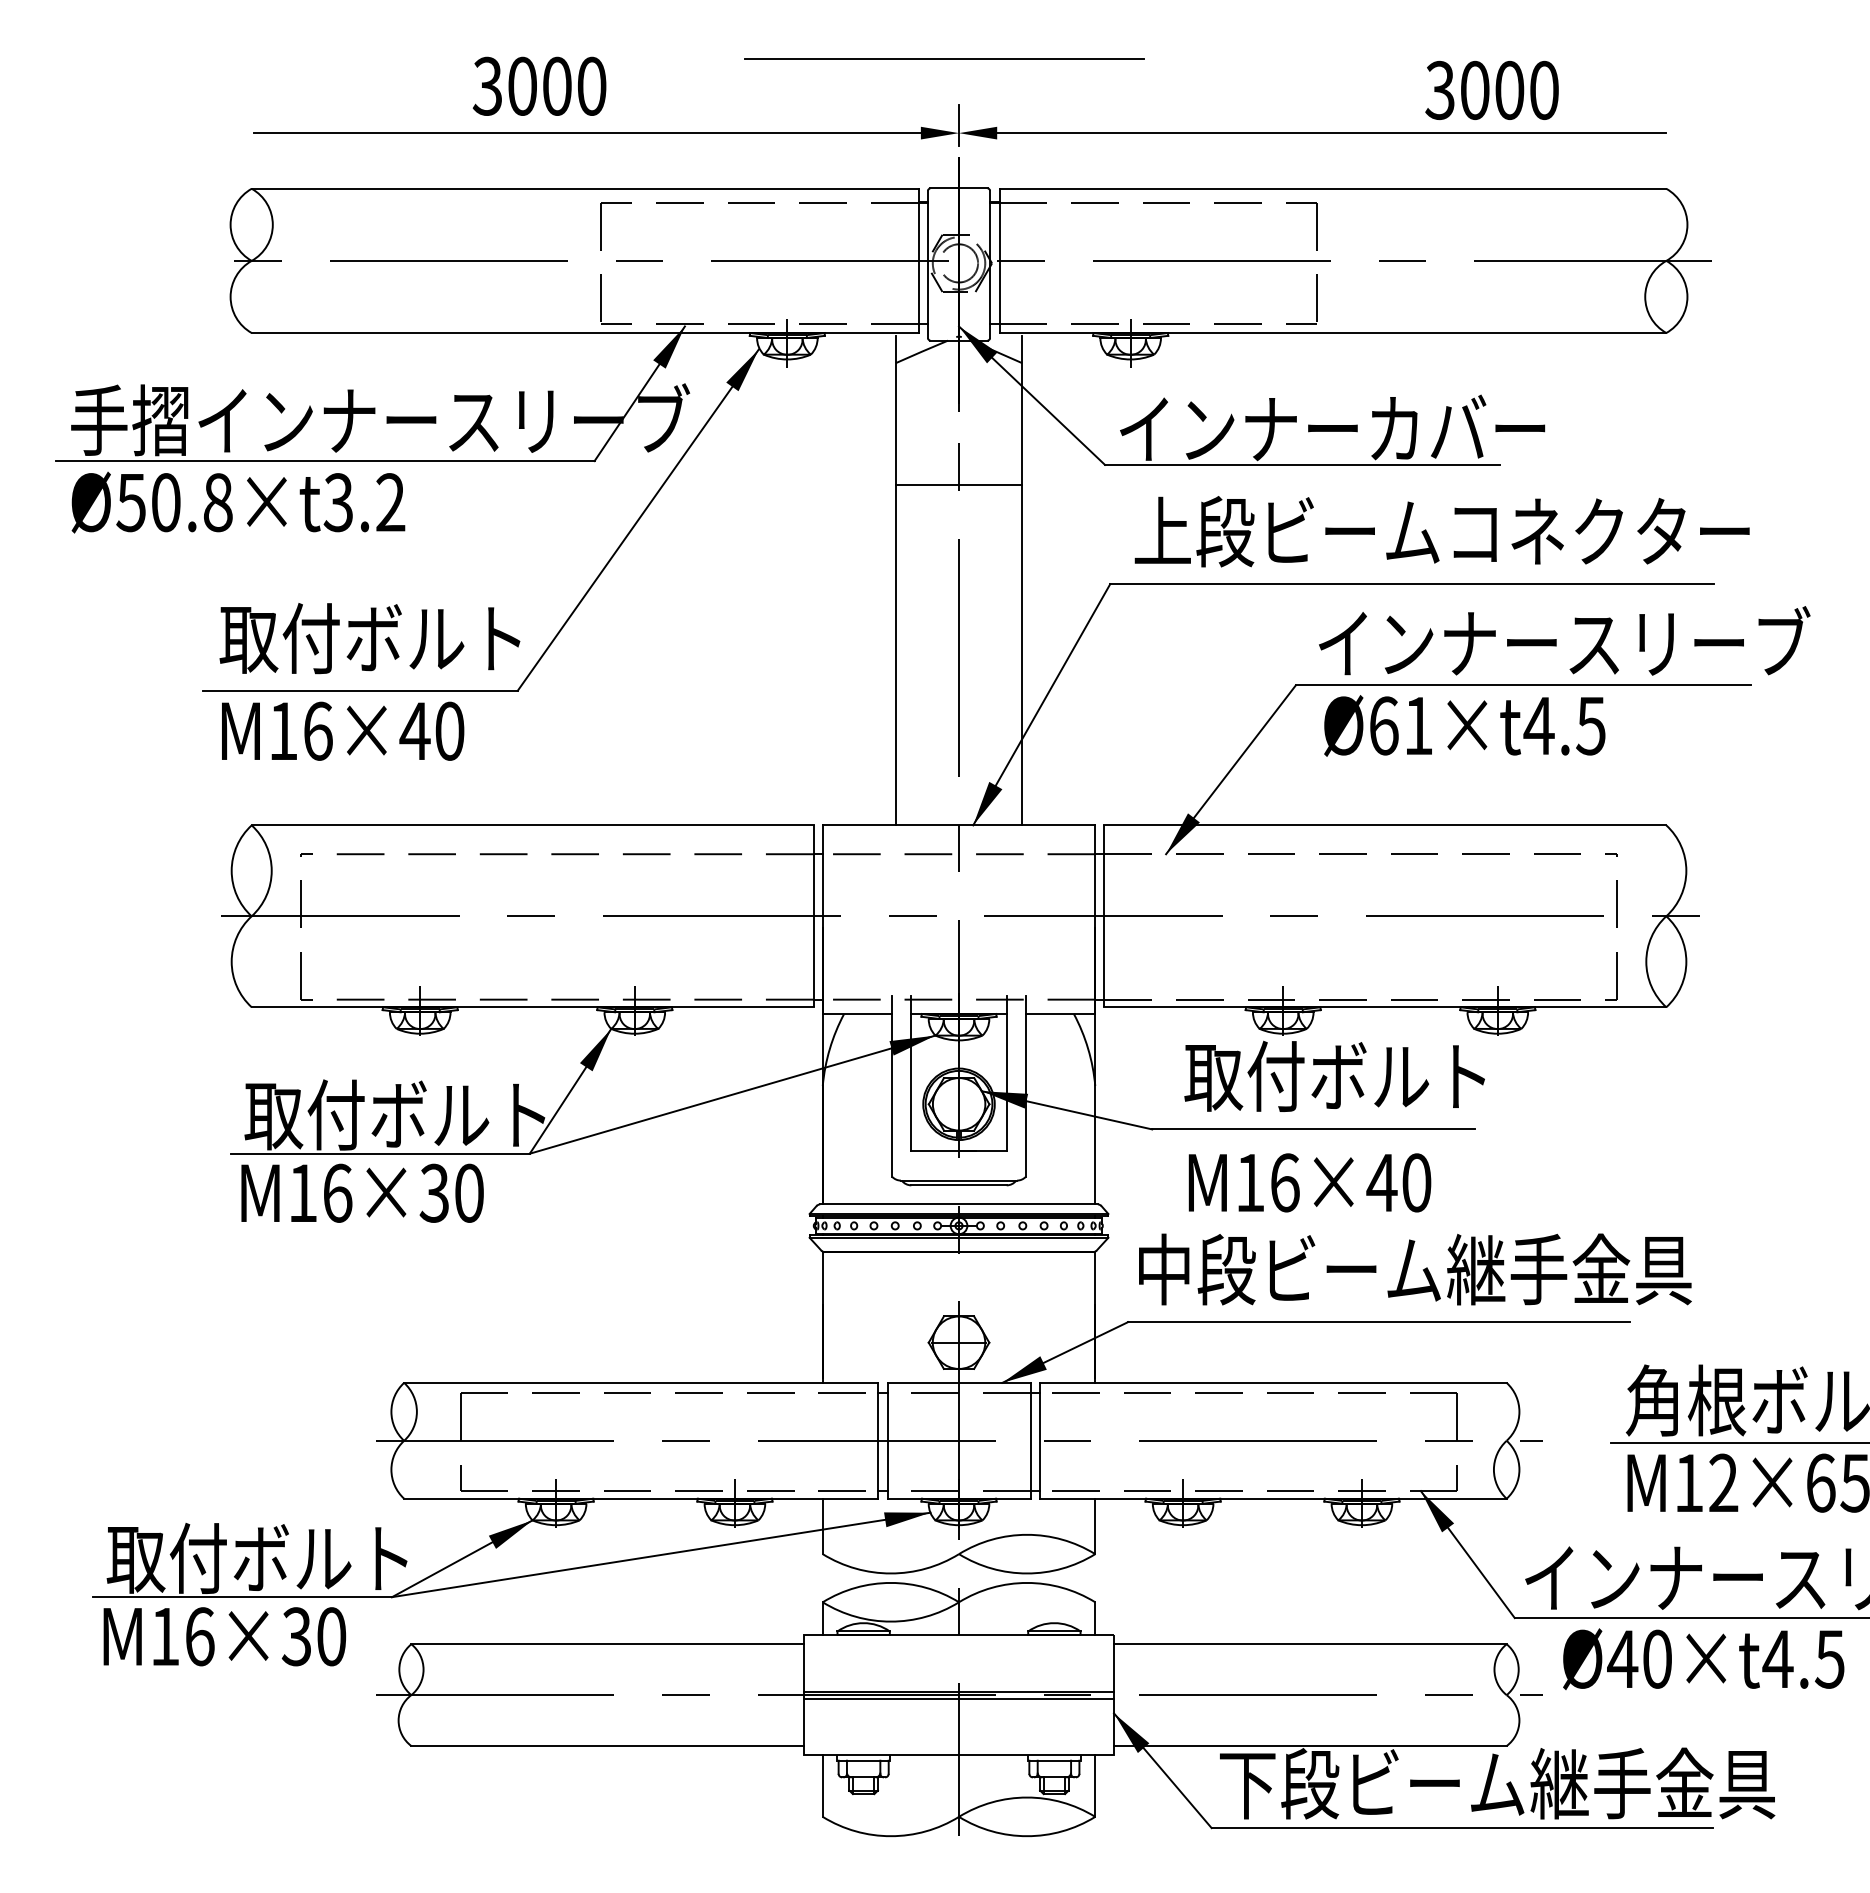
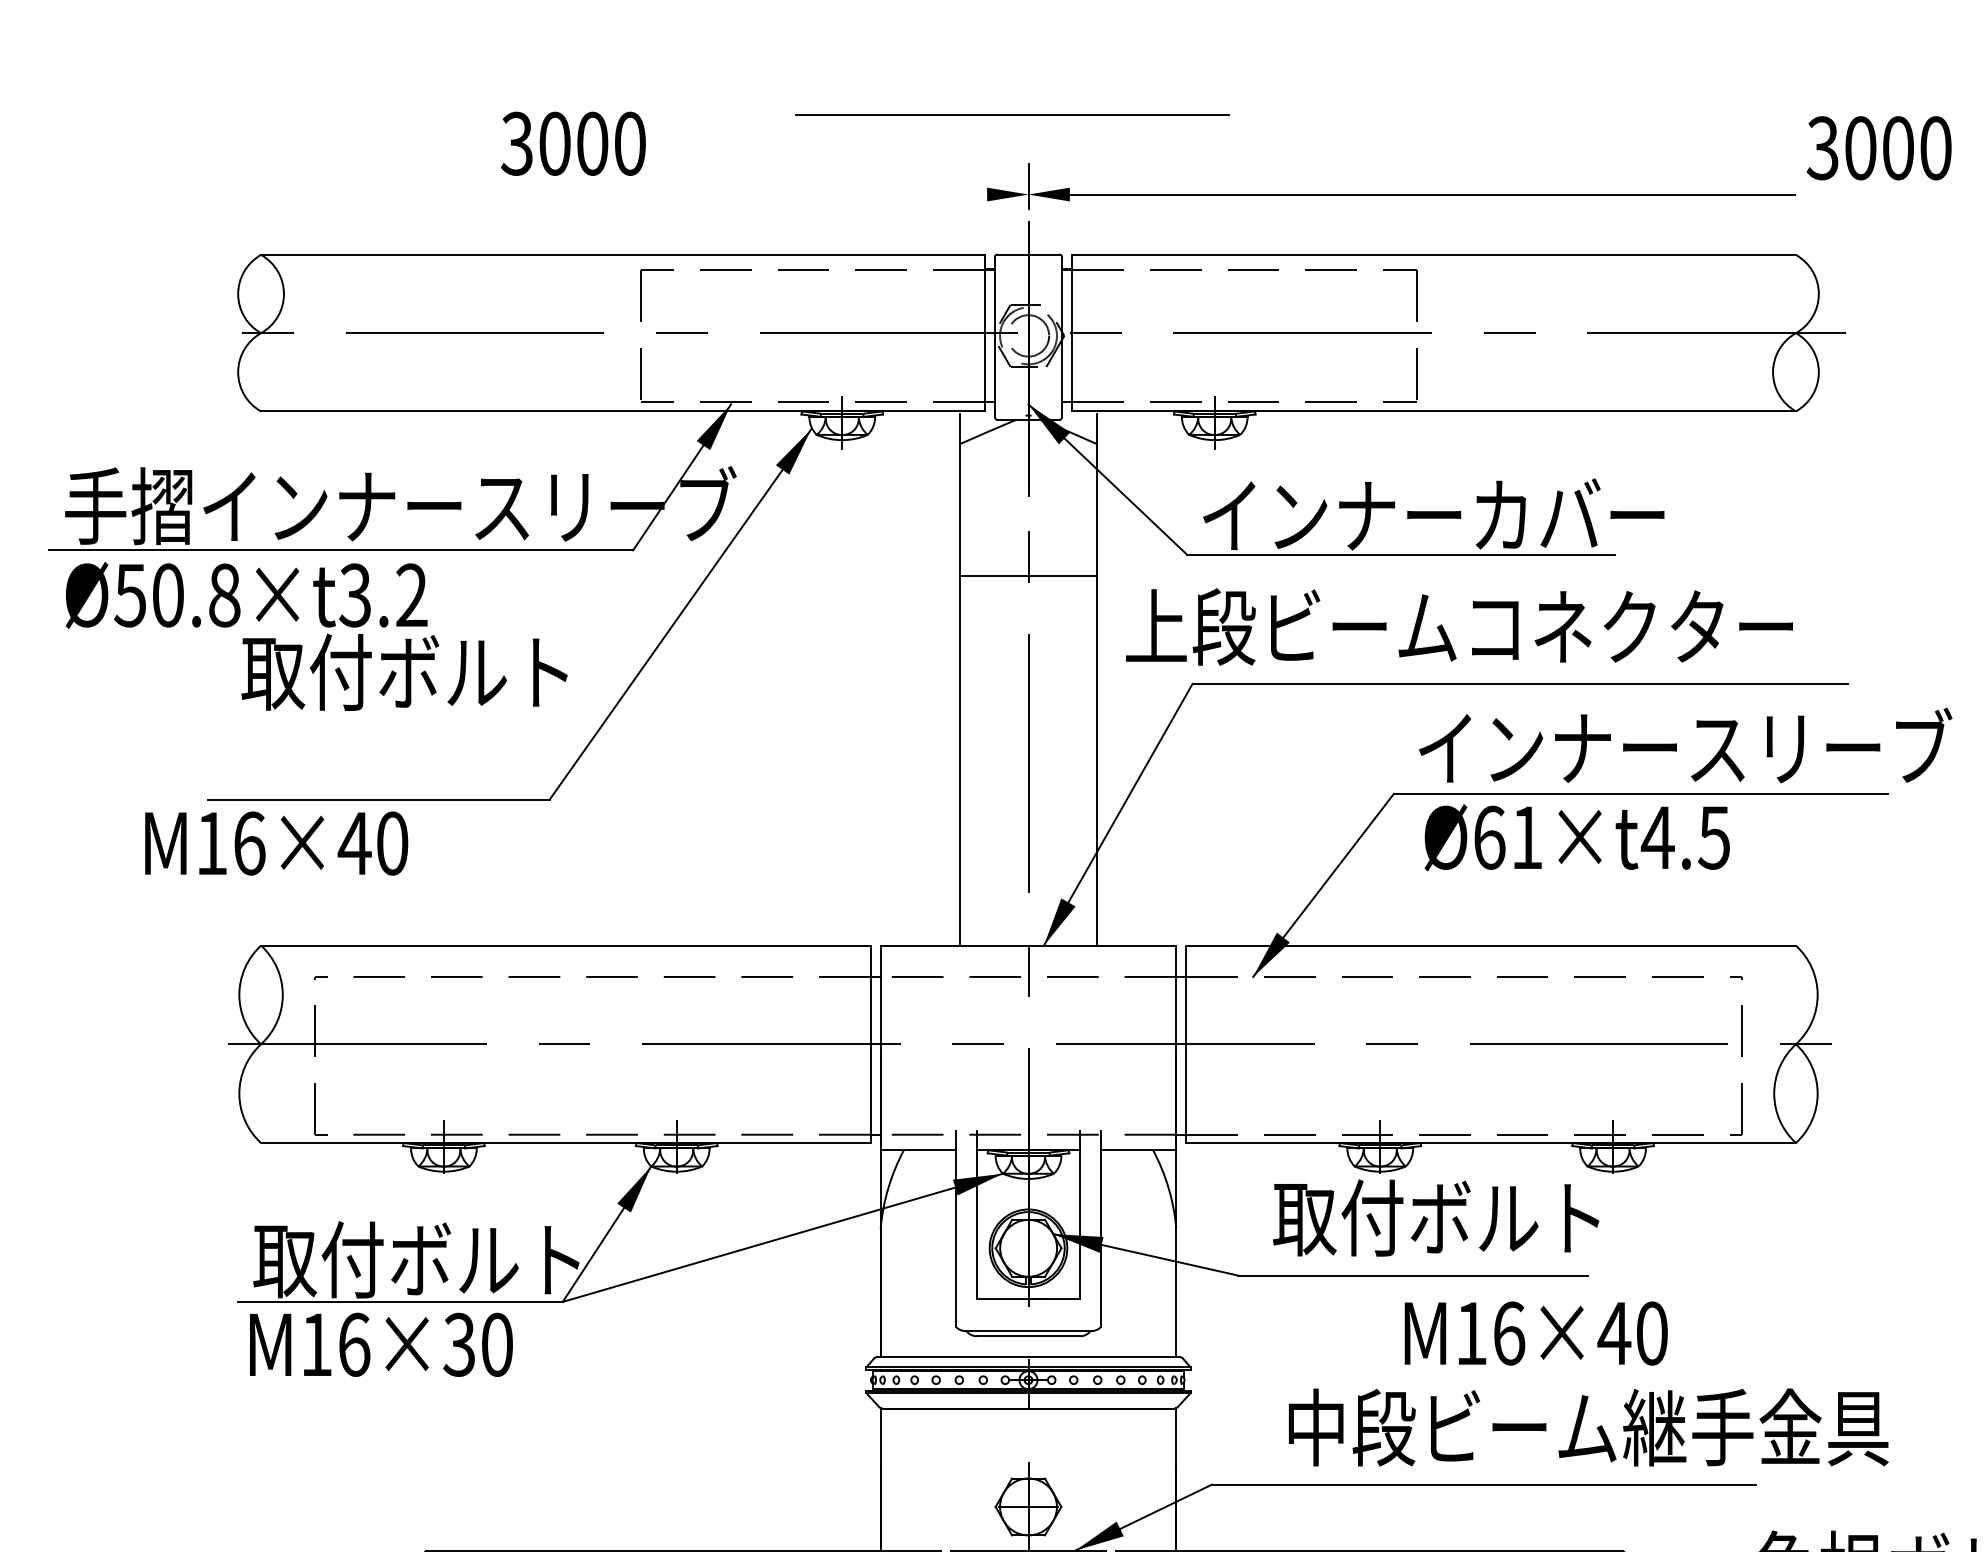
text: (1491, 89) -> (1878, 147), moved
line: (592, 133) -> (630, 194), removed
text: (1441, 531) -> (1458, 626), moved
text: (369, 638) -> (404, 672), moved
text: (343, 730) -> (277, 842), moved
text: (1309, 1182) -> (1535, 1333), moved
text: (1415, 1269) -> (1588, 1427), moved

